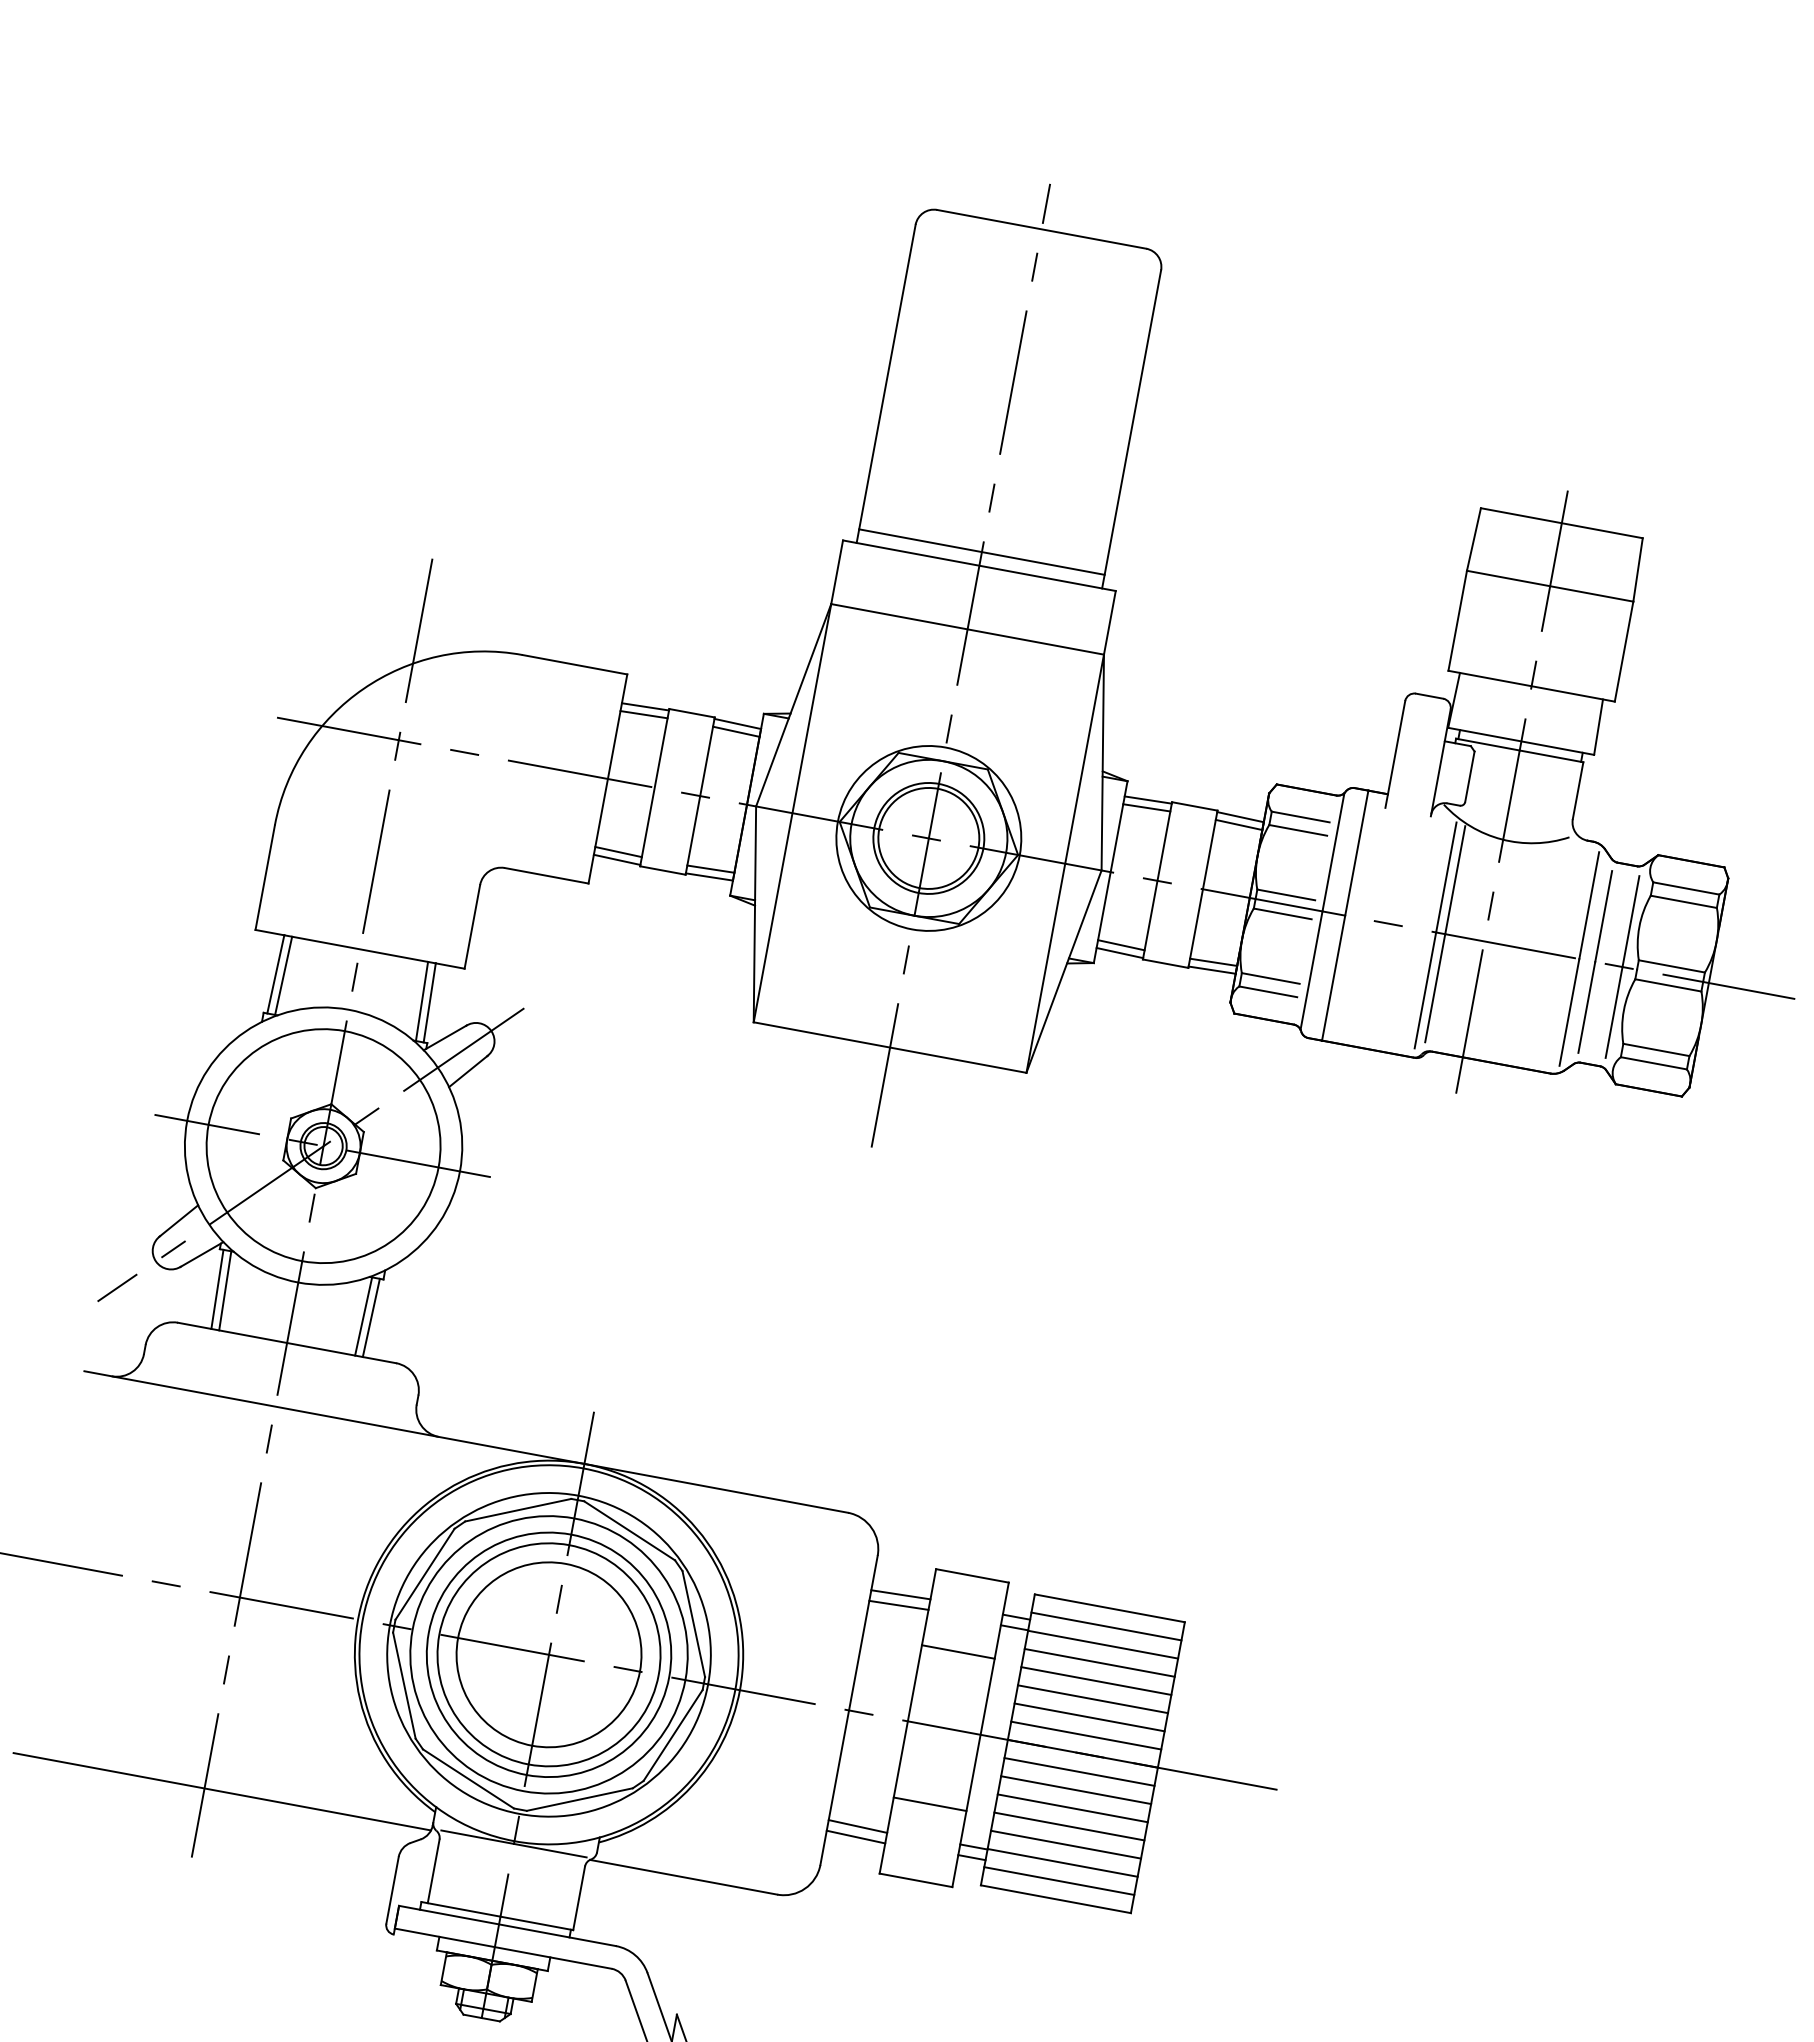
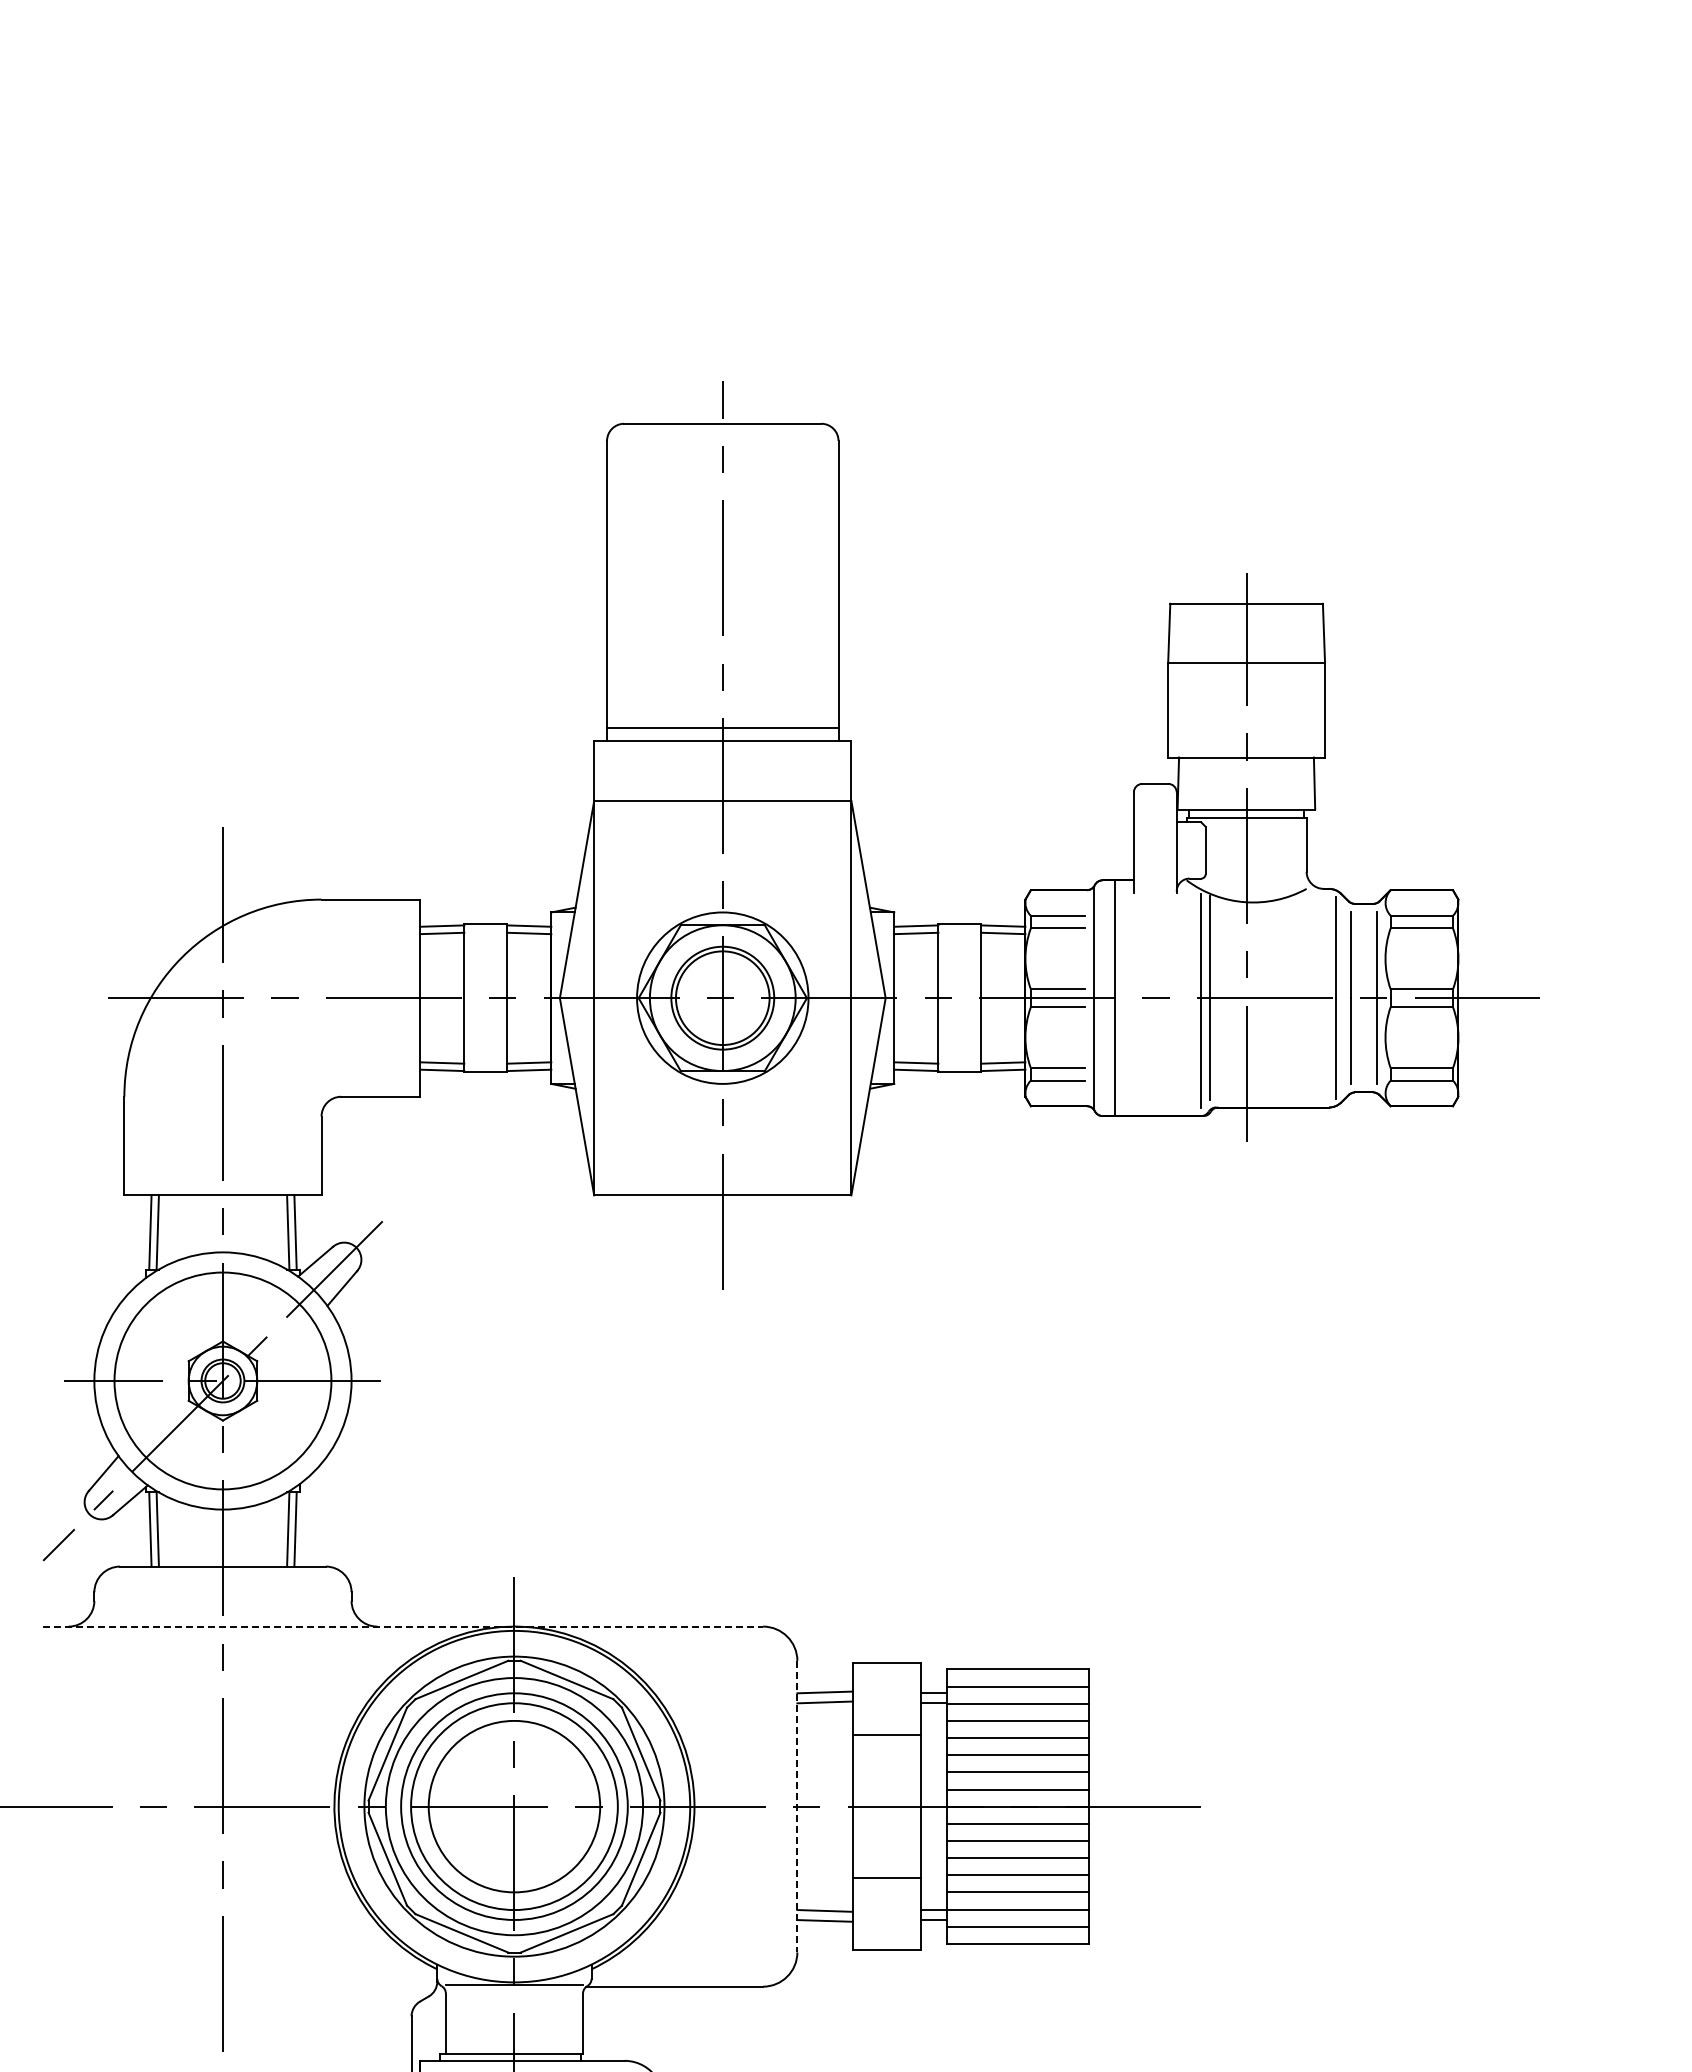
line: (466, 1441) -> (403, 1626), solid -> dashed
line: (849, 1710) -> (797, 1806), solid -> dashed
line: (222, 1791) -> (239, 1986), removed

